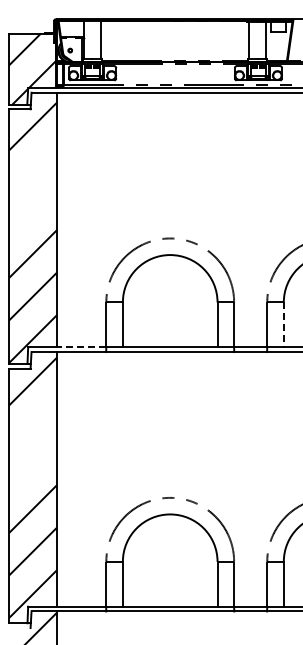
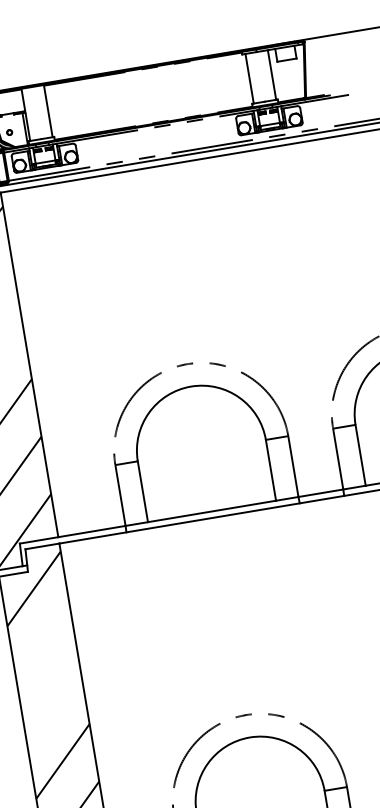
line: (283, 325) -> (360, 456), dashed -> solid
line: (81, 347) -> (92, 531), dashed -> solid

